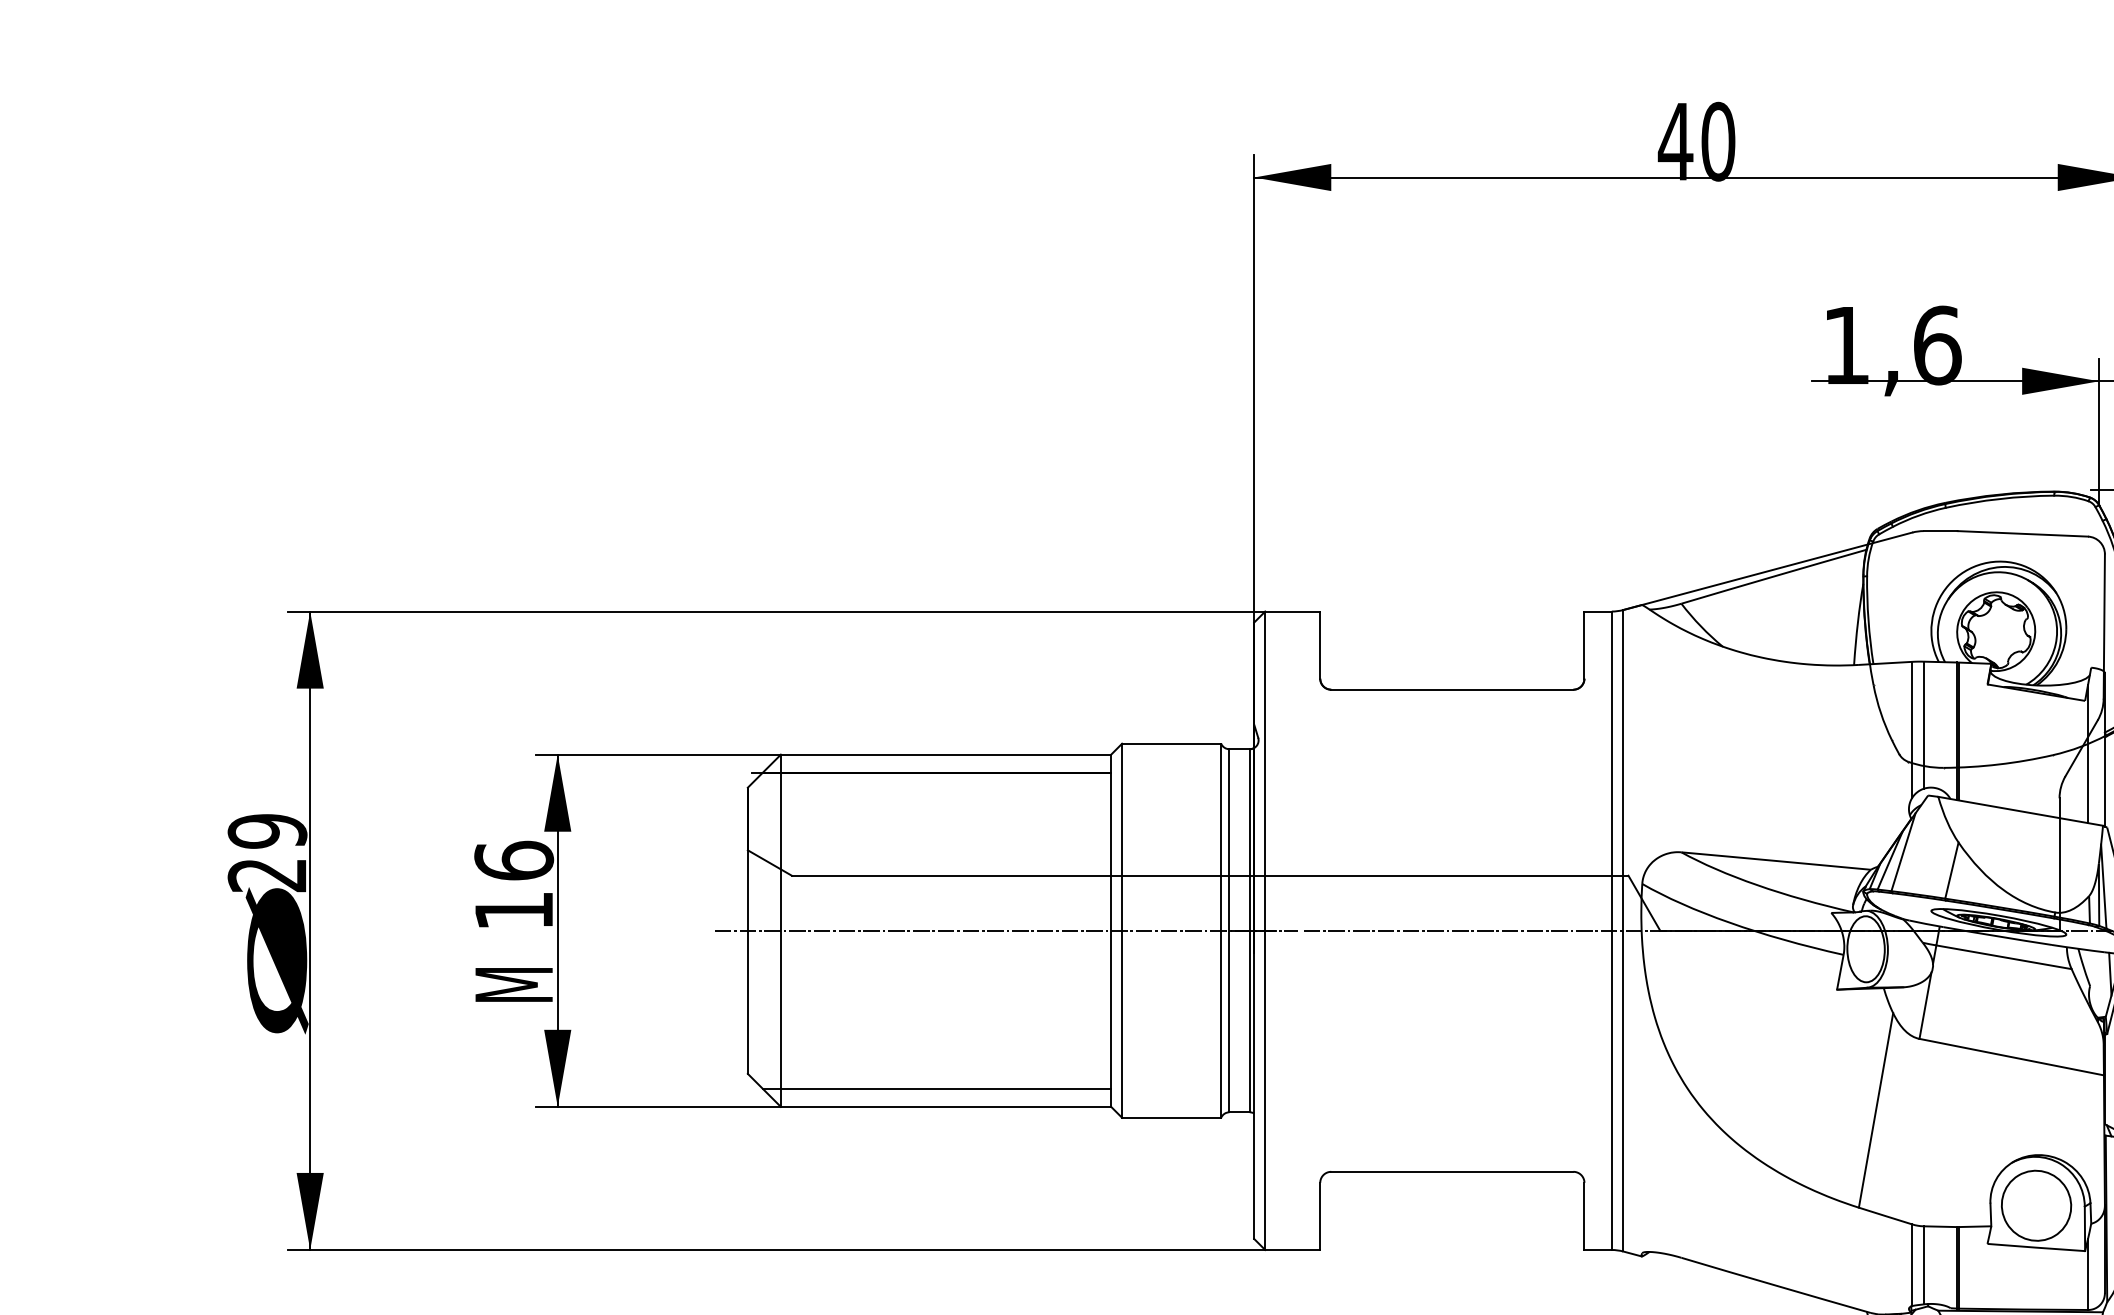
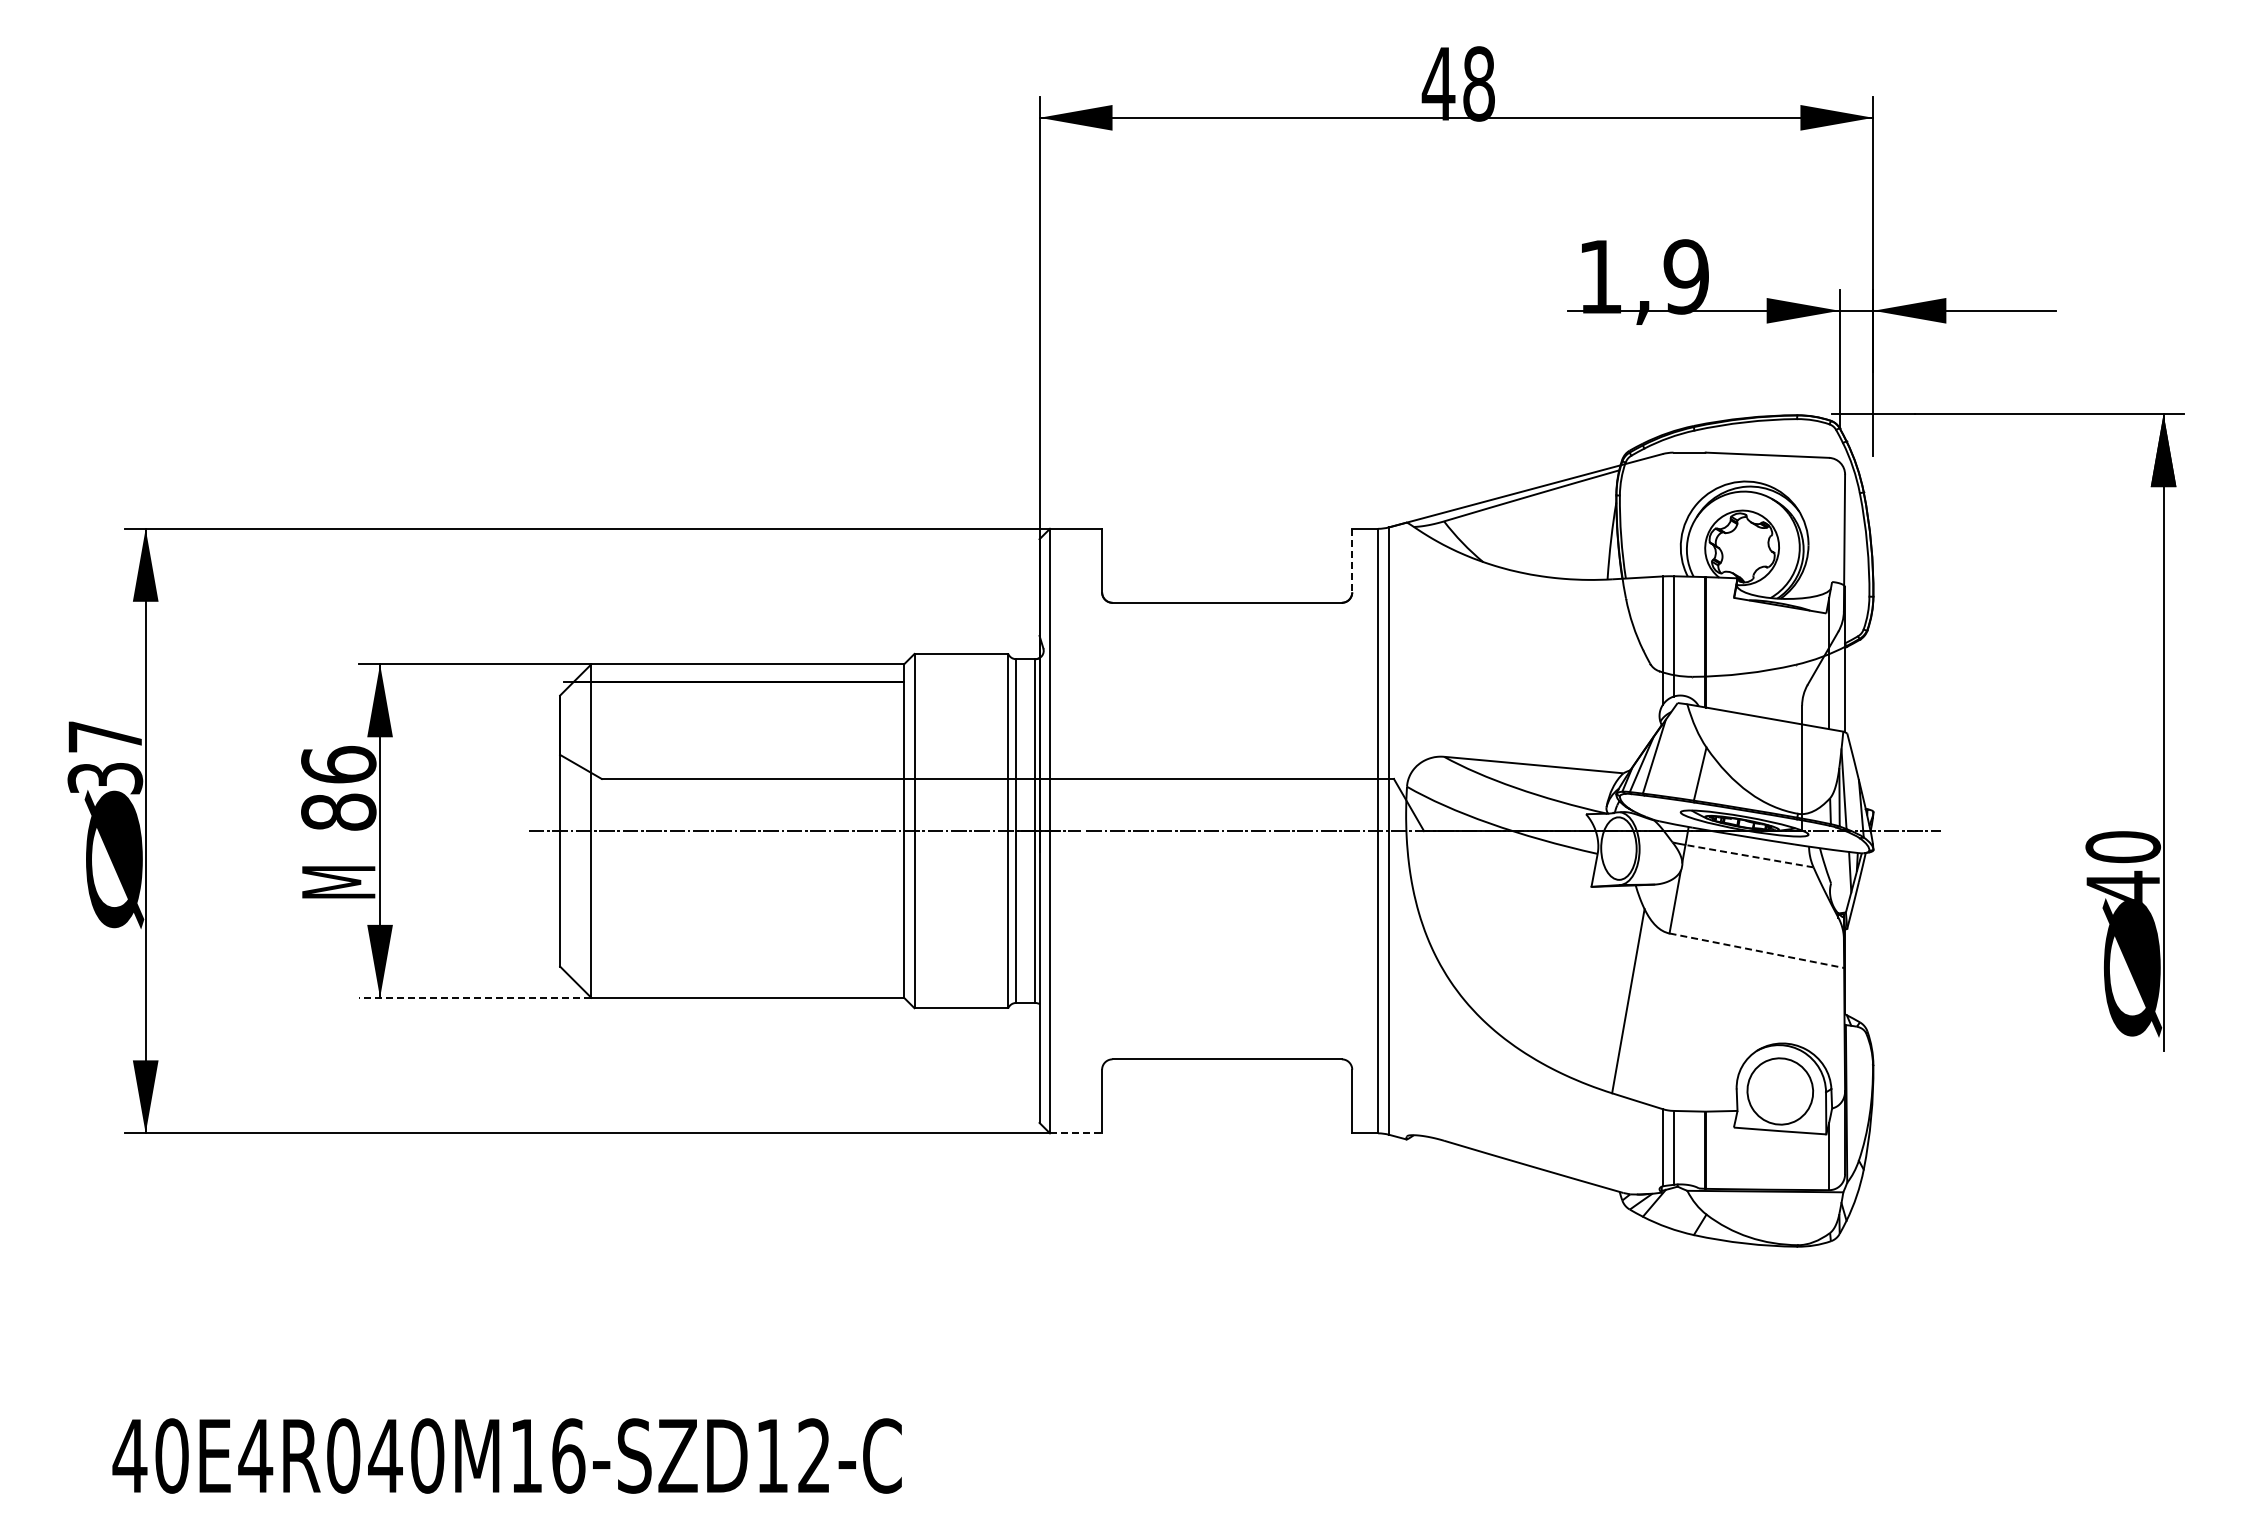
text: (1718, 141) -> (1479, 83), 40 -> 48
text: (1937, 345) -> (1686, 276), 1,6 -> 1,9
line: (1584, 645) -> (1352, 560), solid -> dashed
text: (267, 853) -> (105, 757), 29 -> 37
text: (513, 910) -> (338, 811), 16 -> 86
line: (2003, 957) -> (1749, 856), solid -> dashed
line: (2012, 1056) -> (1757, 950), solid -> dashed
line: (937, 1088) -> (739, 980), removed
line: (657, 1106) -> (474, 997), solid -> dashed
line: (1293, 1250) -> (1076, 1133), solid -> dashed

